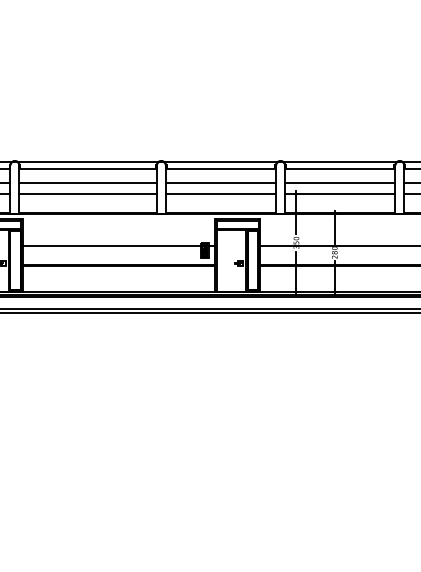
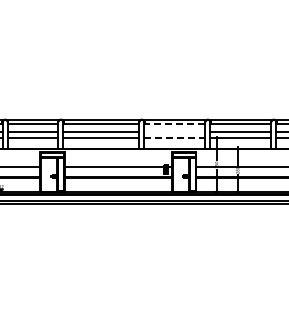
line: (220, 169) -> (174, 124), solid -> dashed
line: (220, 182) -> (174, 131), removed
line: (220, 194) -> (174, 138), solid -> dashed

